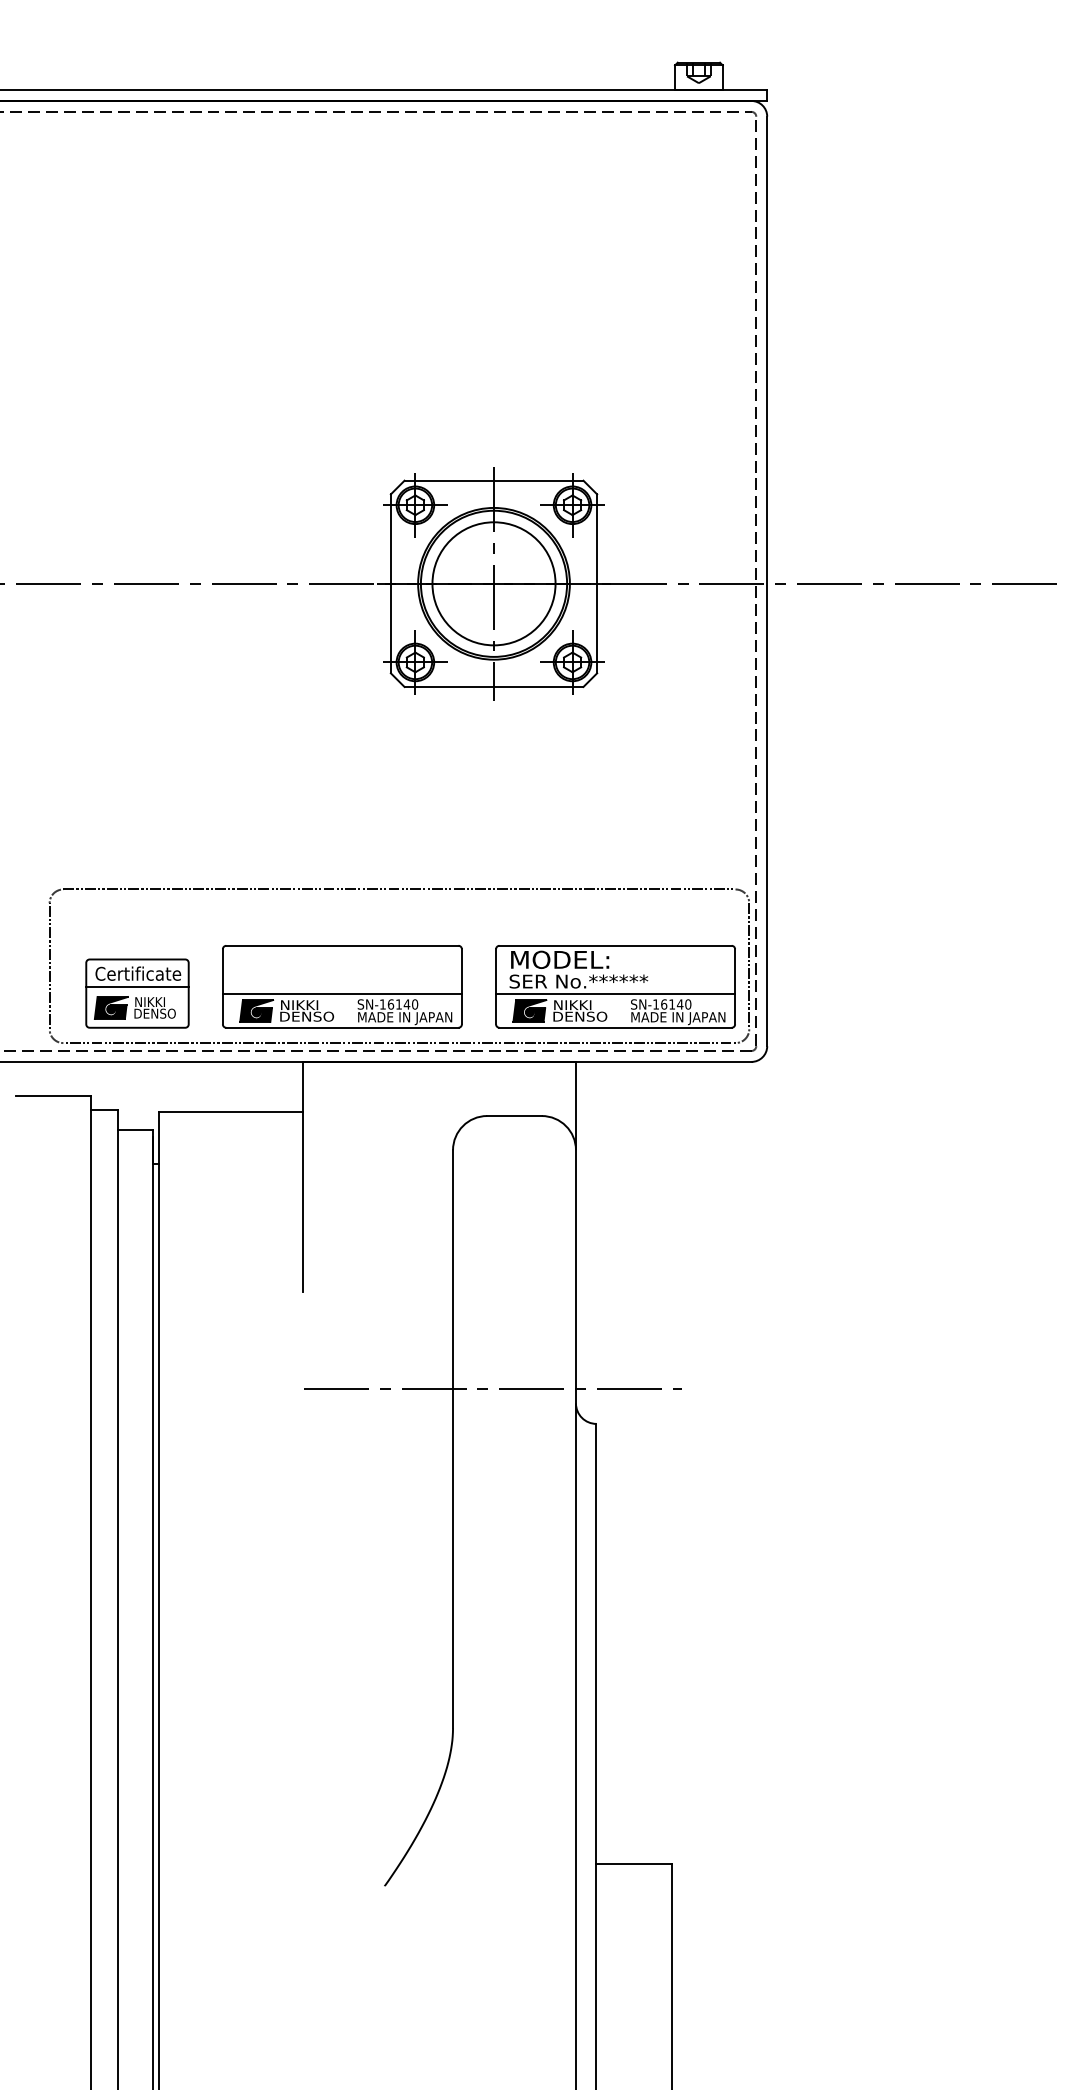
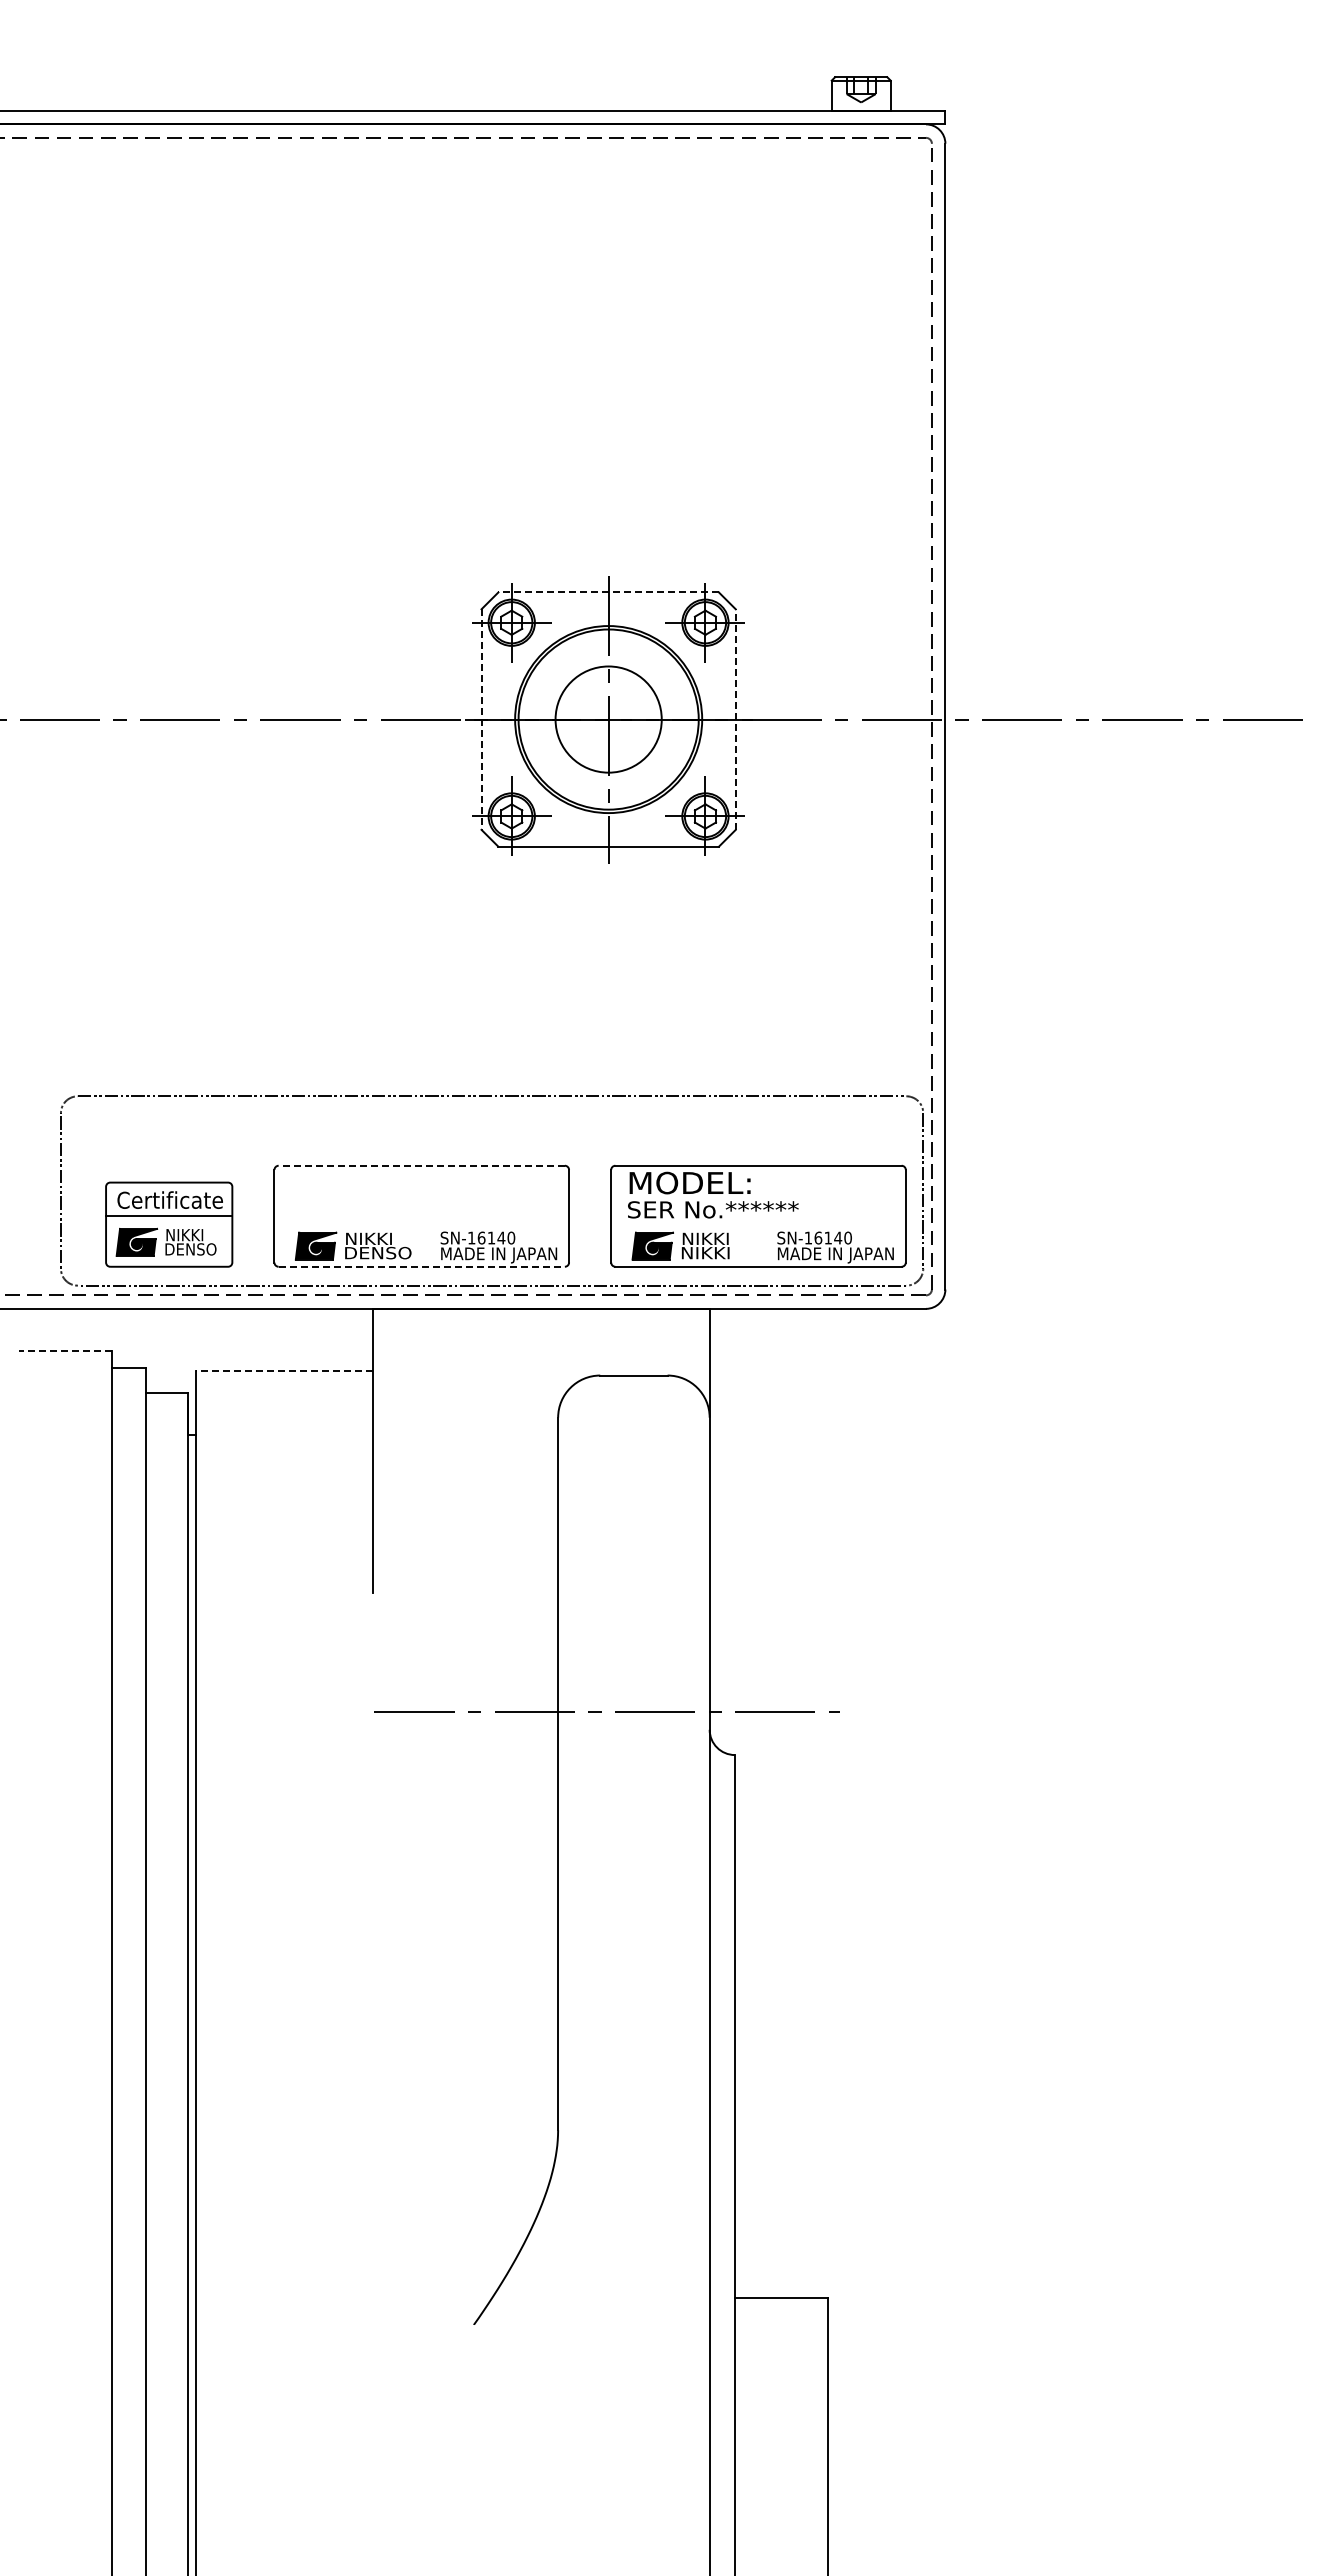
line: (493, 480) -> (608, 592), solid -> dashed
circle: (493, 583) -> (608, 719), size x0.7
line: (596, 583) -> (735, 719), solid -> dashed
line: (390, 584) -> (481, 720), solid -> dashed
line: (342, 945) -> (421, 1165), solid -> dashed
line: (342, 993) -> (421, 1224), removed
line: (615, 993) -> (758, 1224), removed
text: (580, 1016) -> (715, 1252), DENSO -> NIKKI
line: (342, 1027) -> (422, 1266), solid -> dashed
line: (53, 1095) -> (65, 1350), solid -> dashed
line: (231, 1111) -> (284, 1370), solid -> dashed

